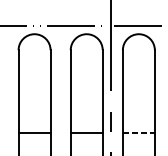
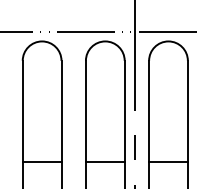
line: (138, 133) -> (168, 161), dashed -> solid

